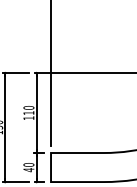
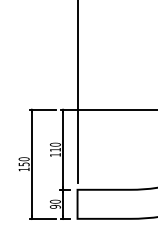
text: (28, 169) -> (55, 206), 40 -> 90

